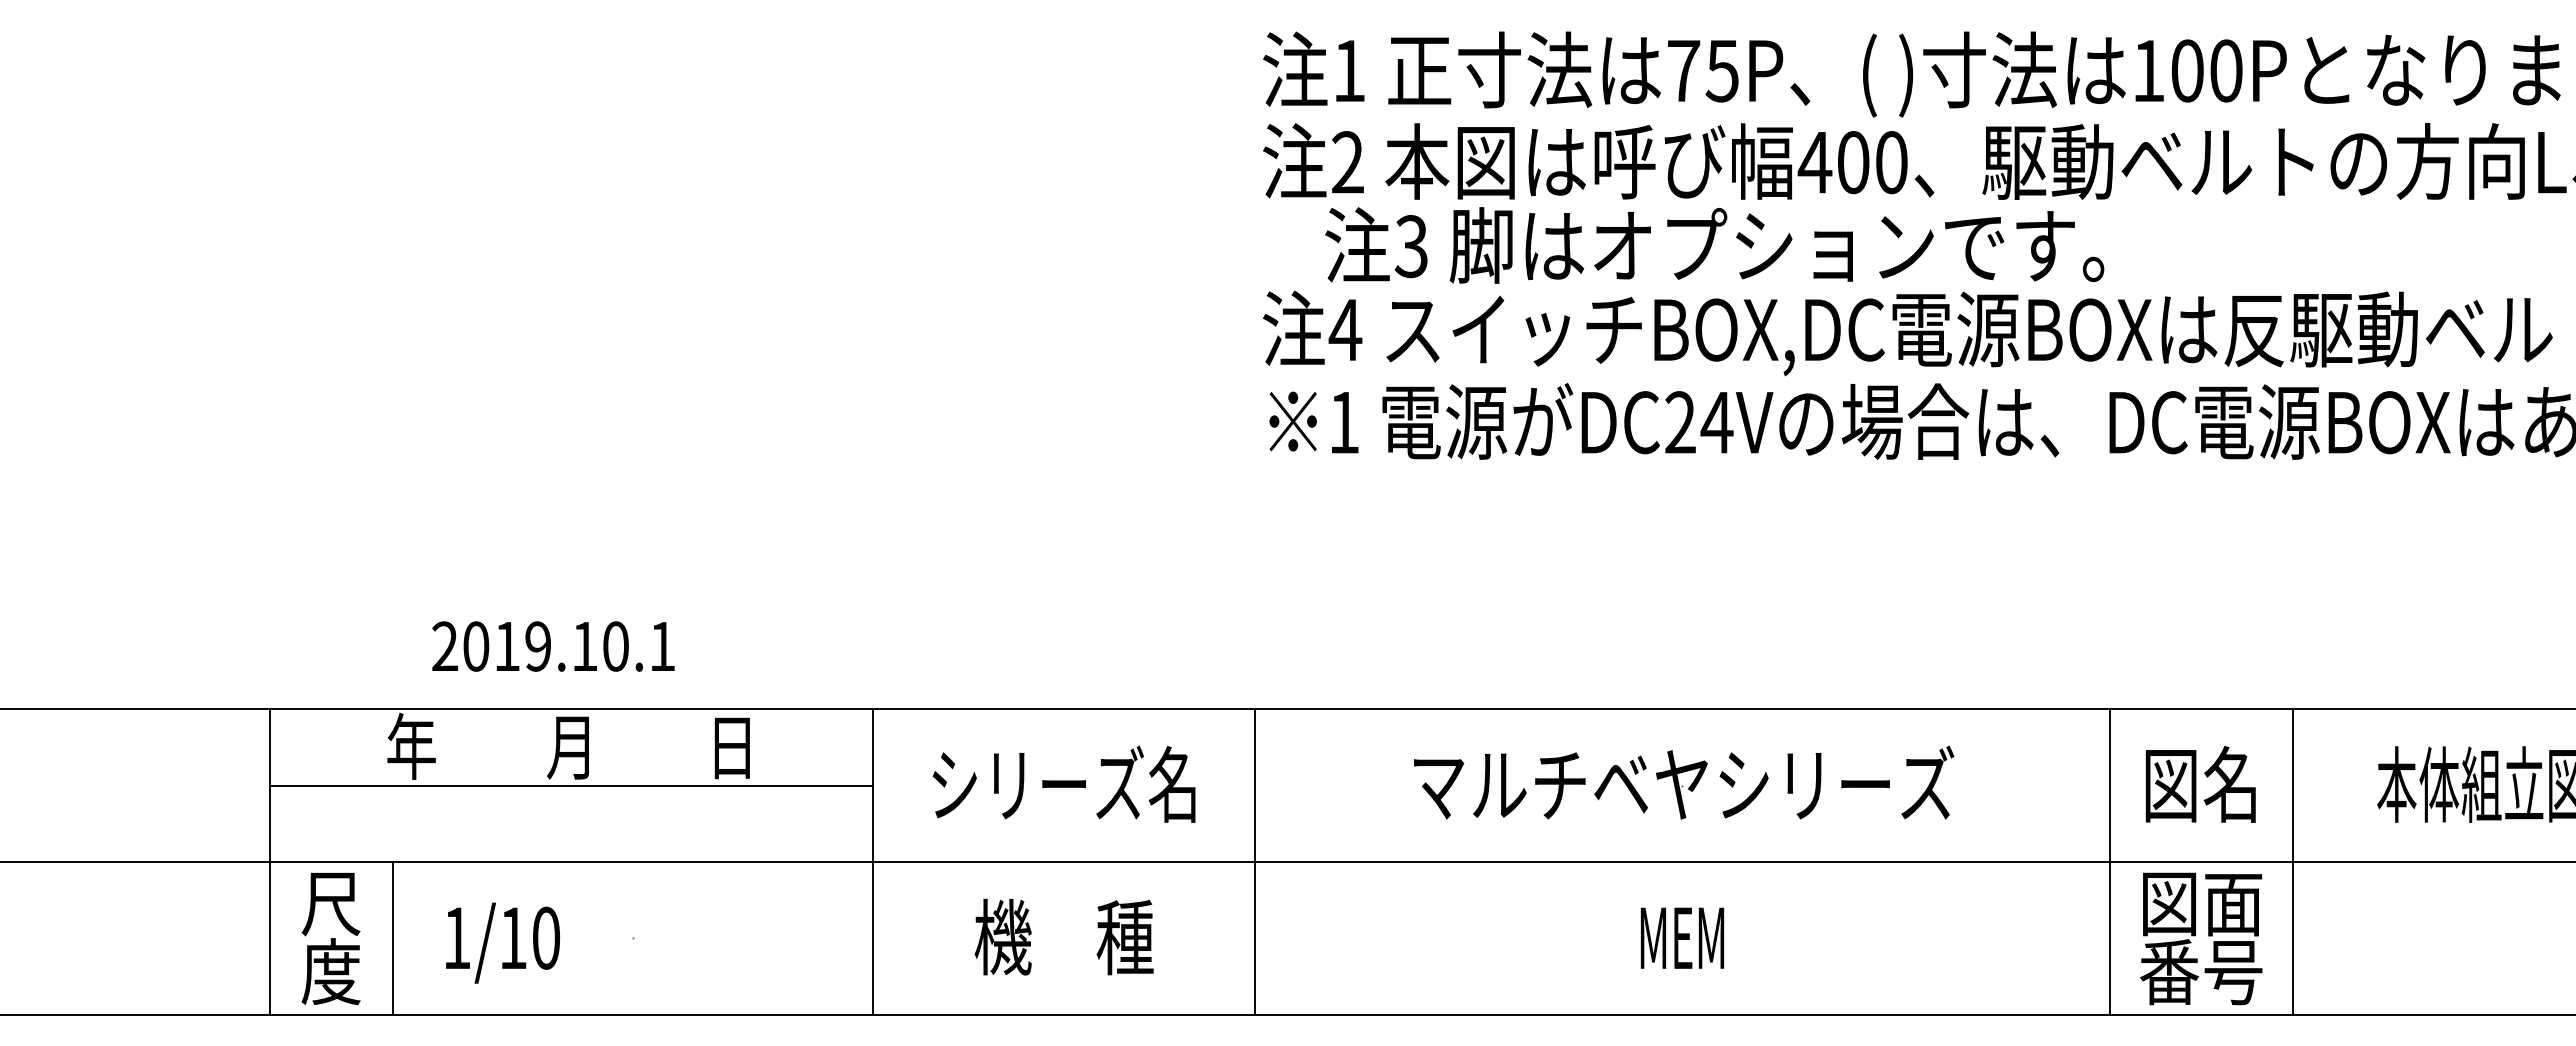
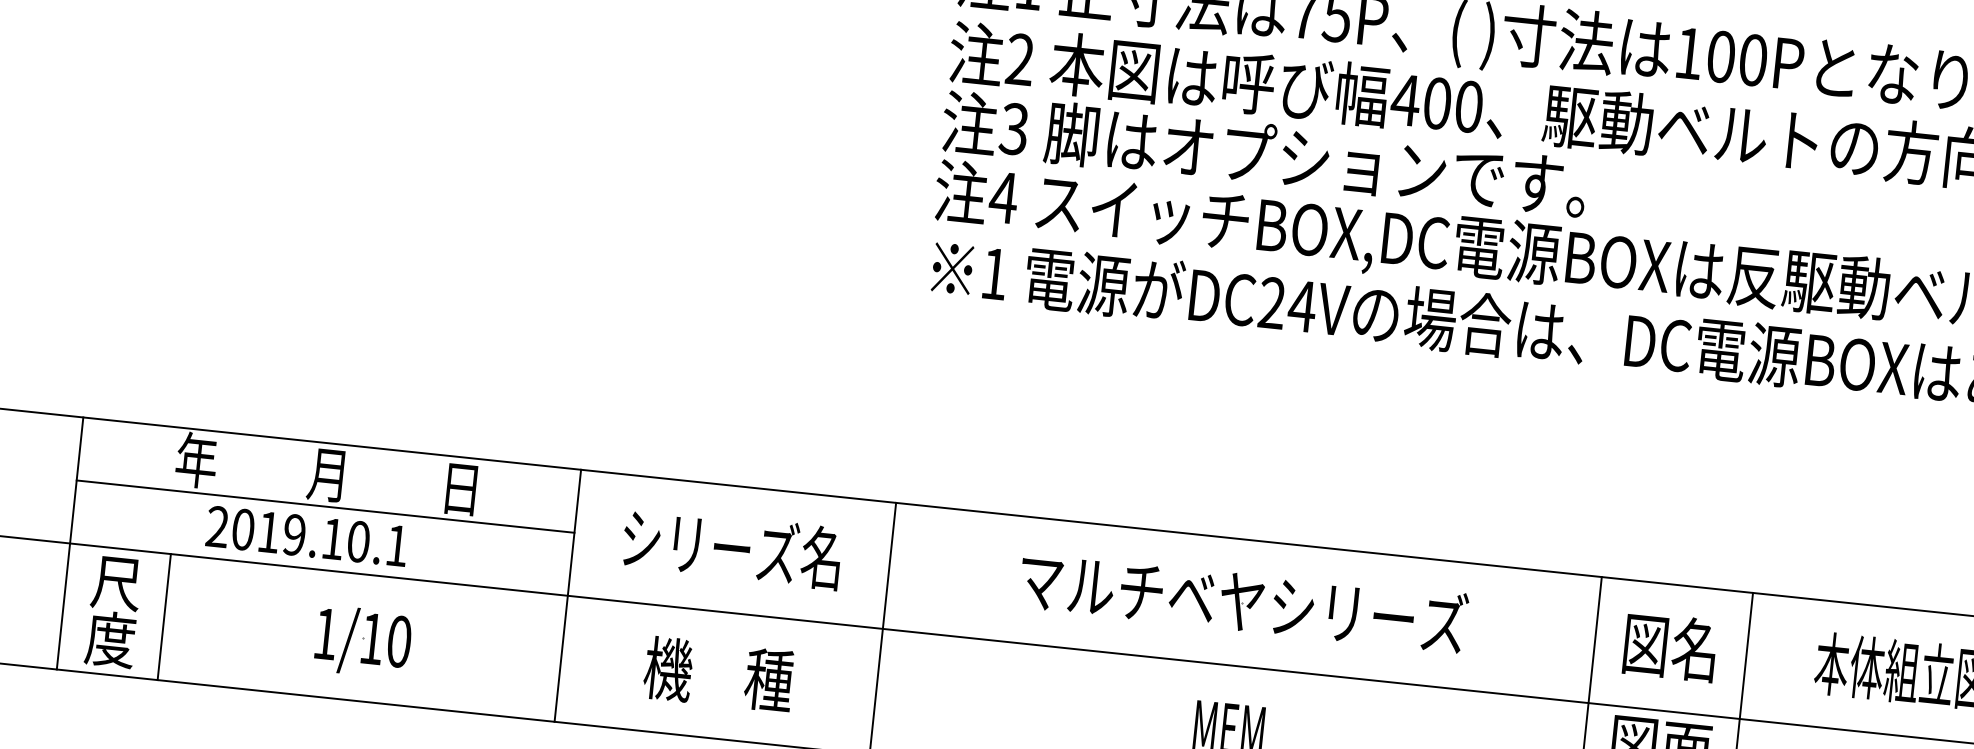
text: (1714, 245) -> (1264, 154), moved
text: (553, 646) -> (307, 536), moved
text: (502, 942) -> (362, 641), moved

